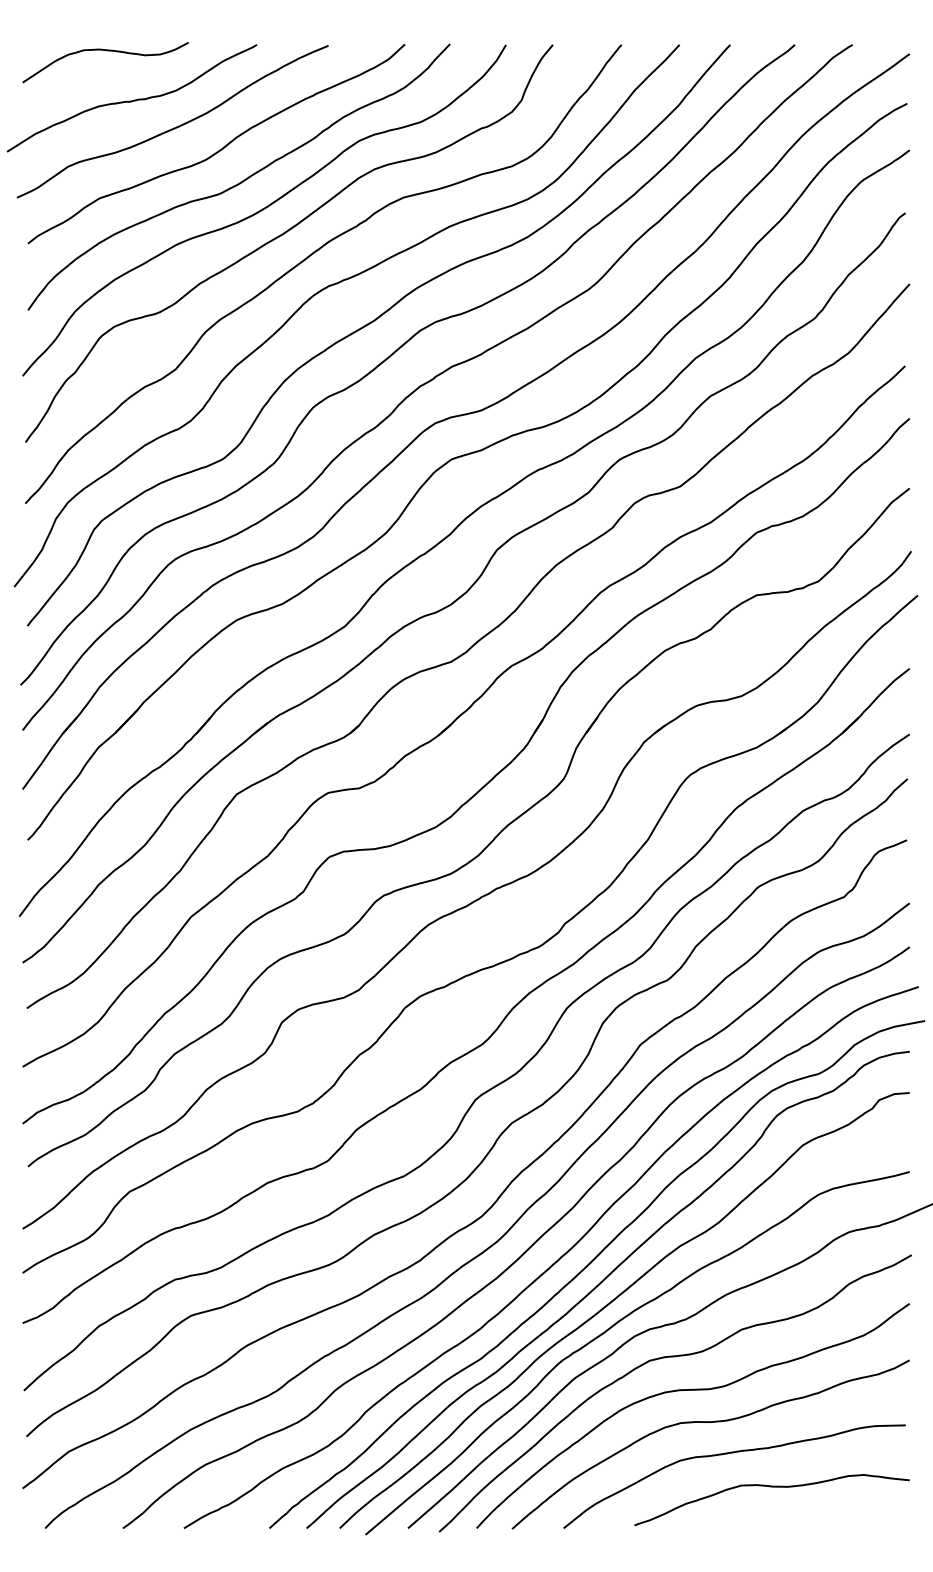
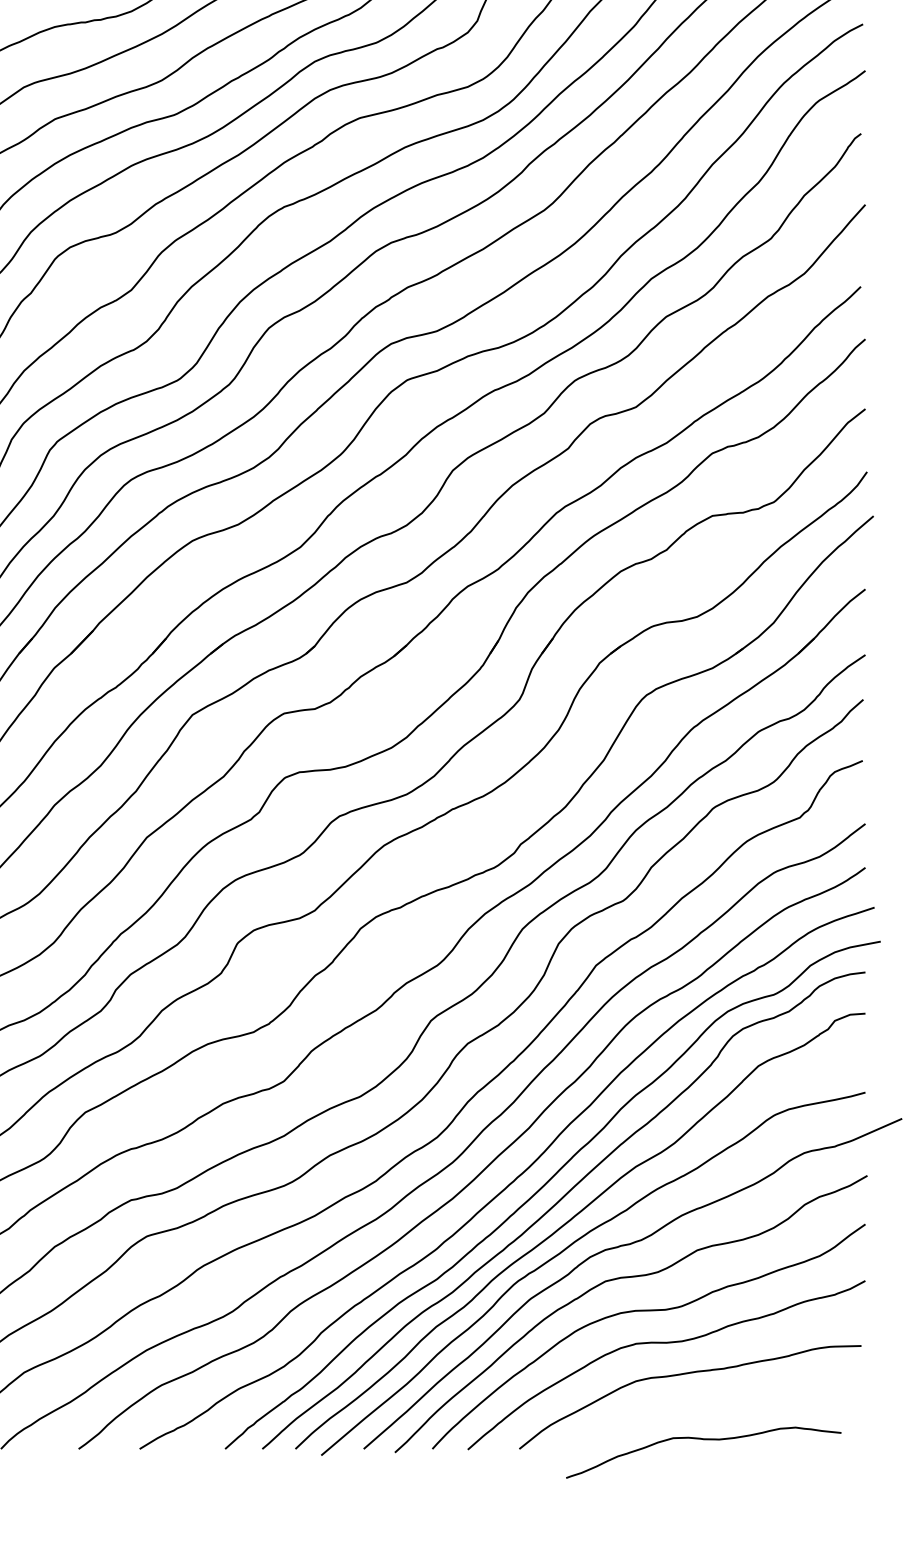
curve: (771, 1487) -> (703, 1440), moved

